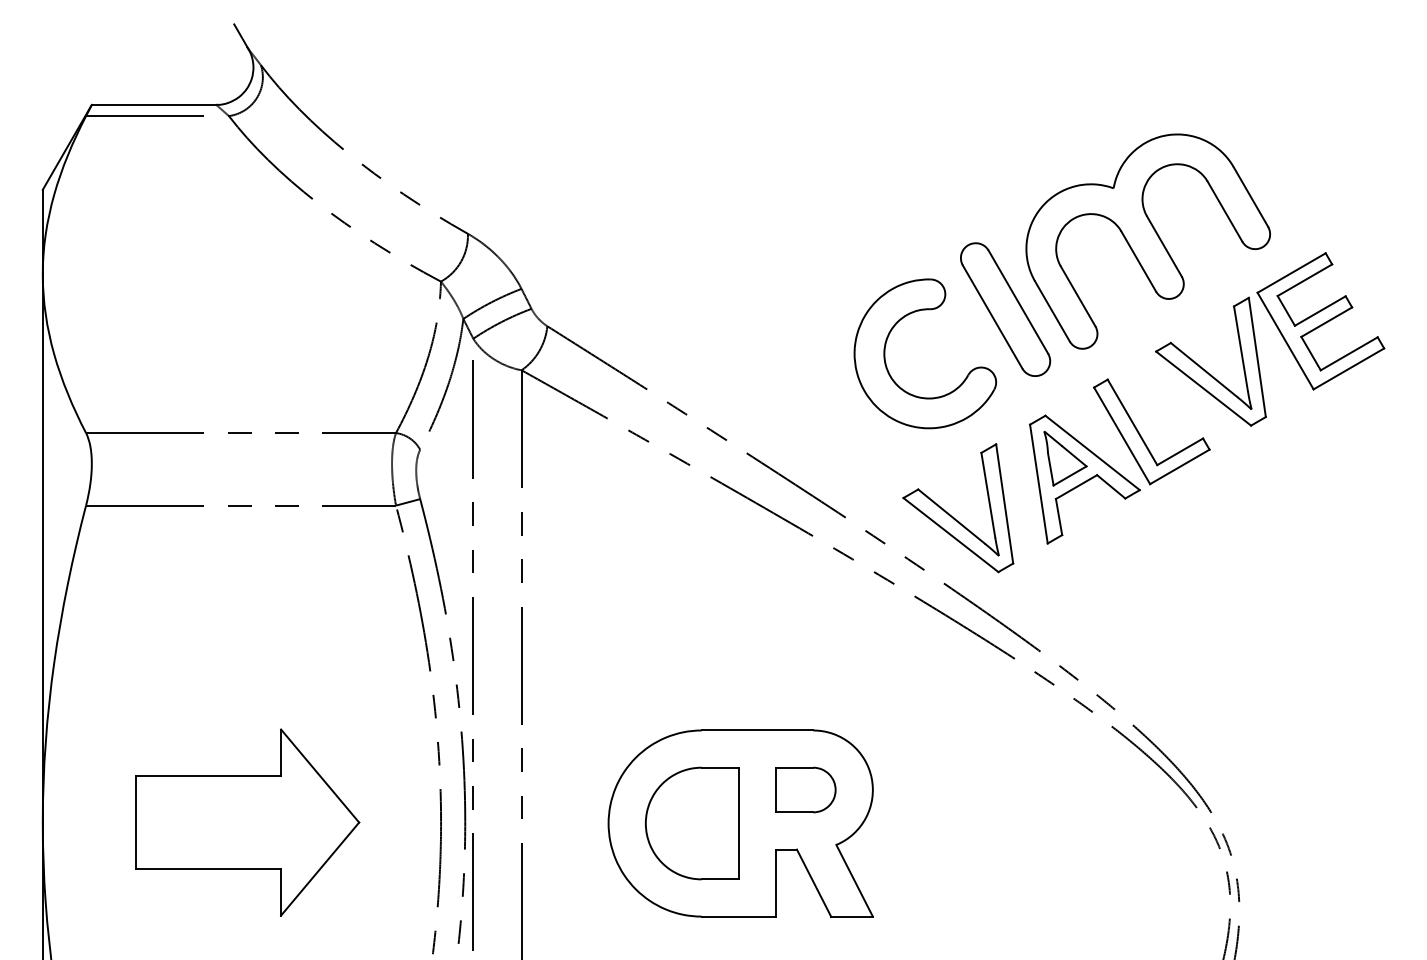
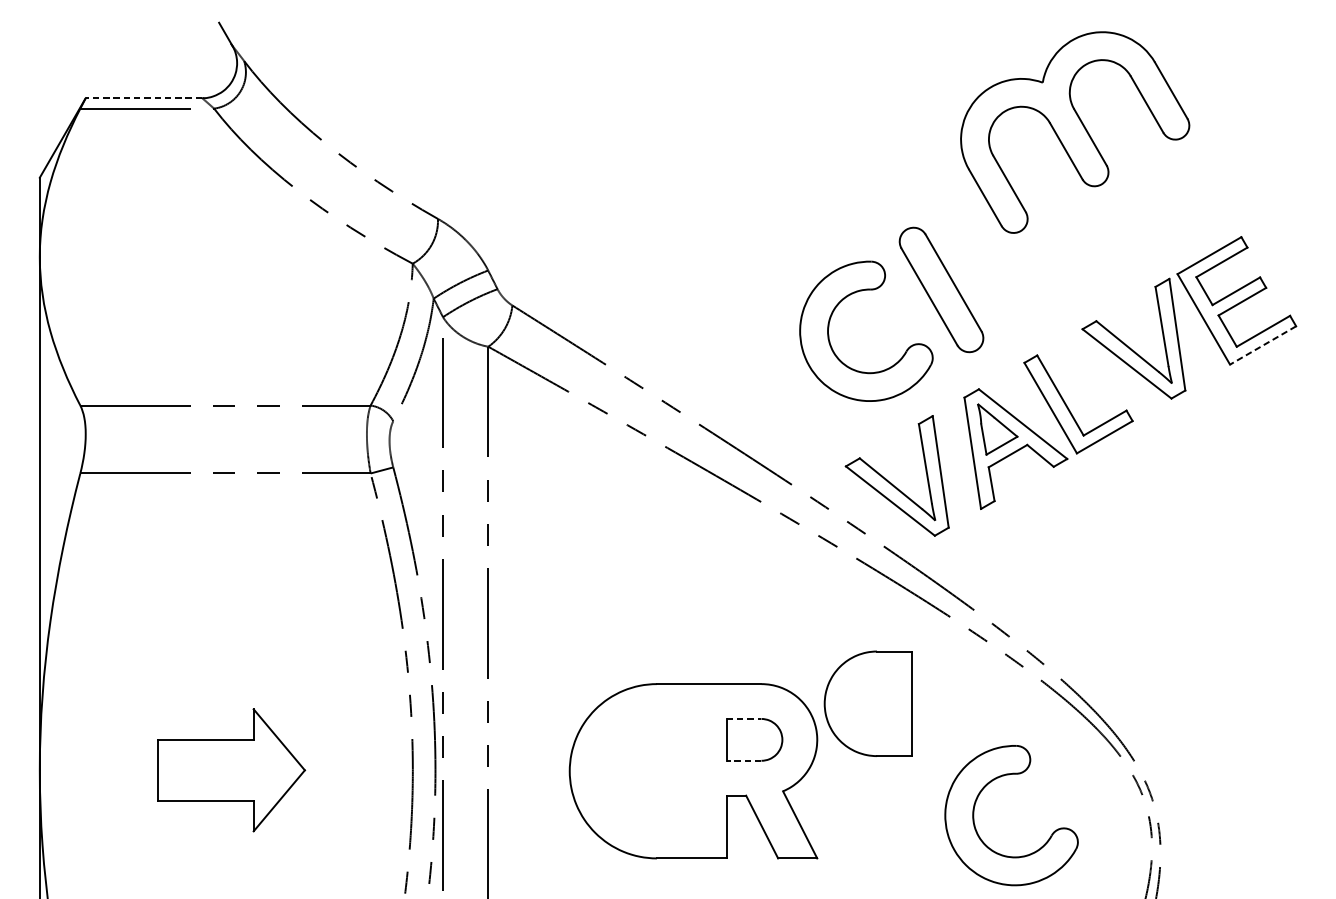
line: (153, 104) -> (143, 97), solid -> dashed
part: (1147, 241) -> (1074, 132), moved
line: (1348, 368) -> (1262, 345), solid -> dashed
line: (794, 767) -> (743, 718), solid -> dashed
line: (794, 812) -> (743, 760), solid -> dashed
part: (247, 822) -> (231, 770), size x0.7
part: (691, 823) -> (867, 703), moved
part: (1041, 862) -> (975, 807), added

